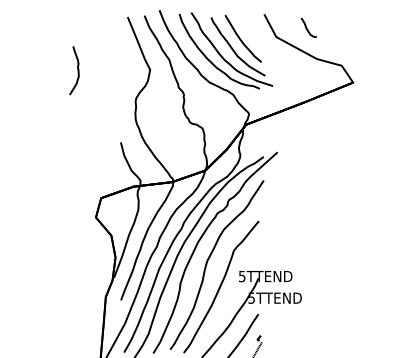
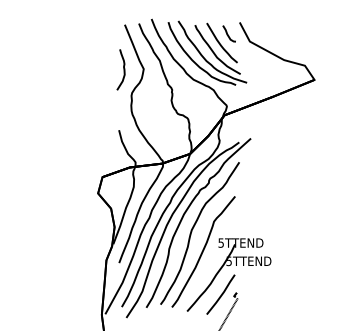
curve: (306, 27) -> (227, 33), moved
curve: (77, 70) -> (123, 69), moved

